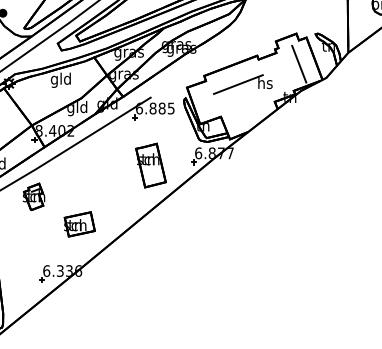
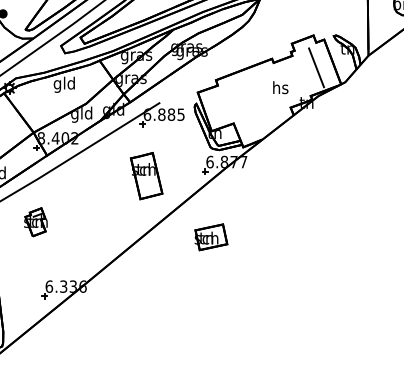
line: (238, 84) -> (252, 89), removed
part: (150, 165) -> (146, 175), moved
part: (33, 197) -> (35, 222), moved
part: (79, 224) -> (211, 237), moved

